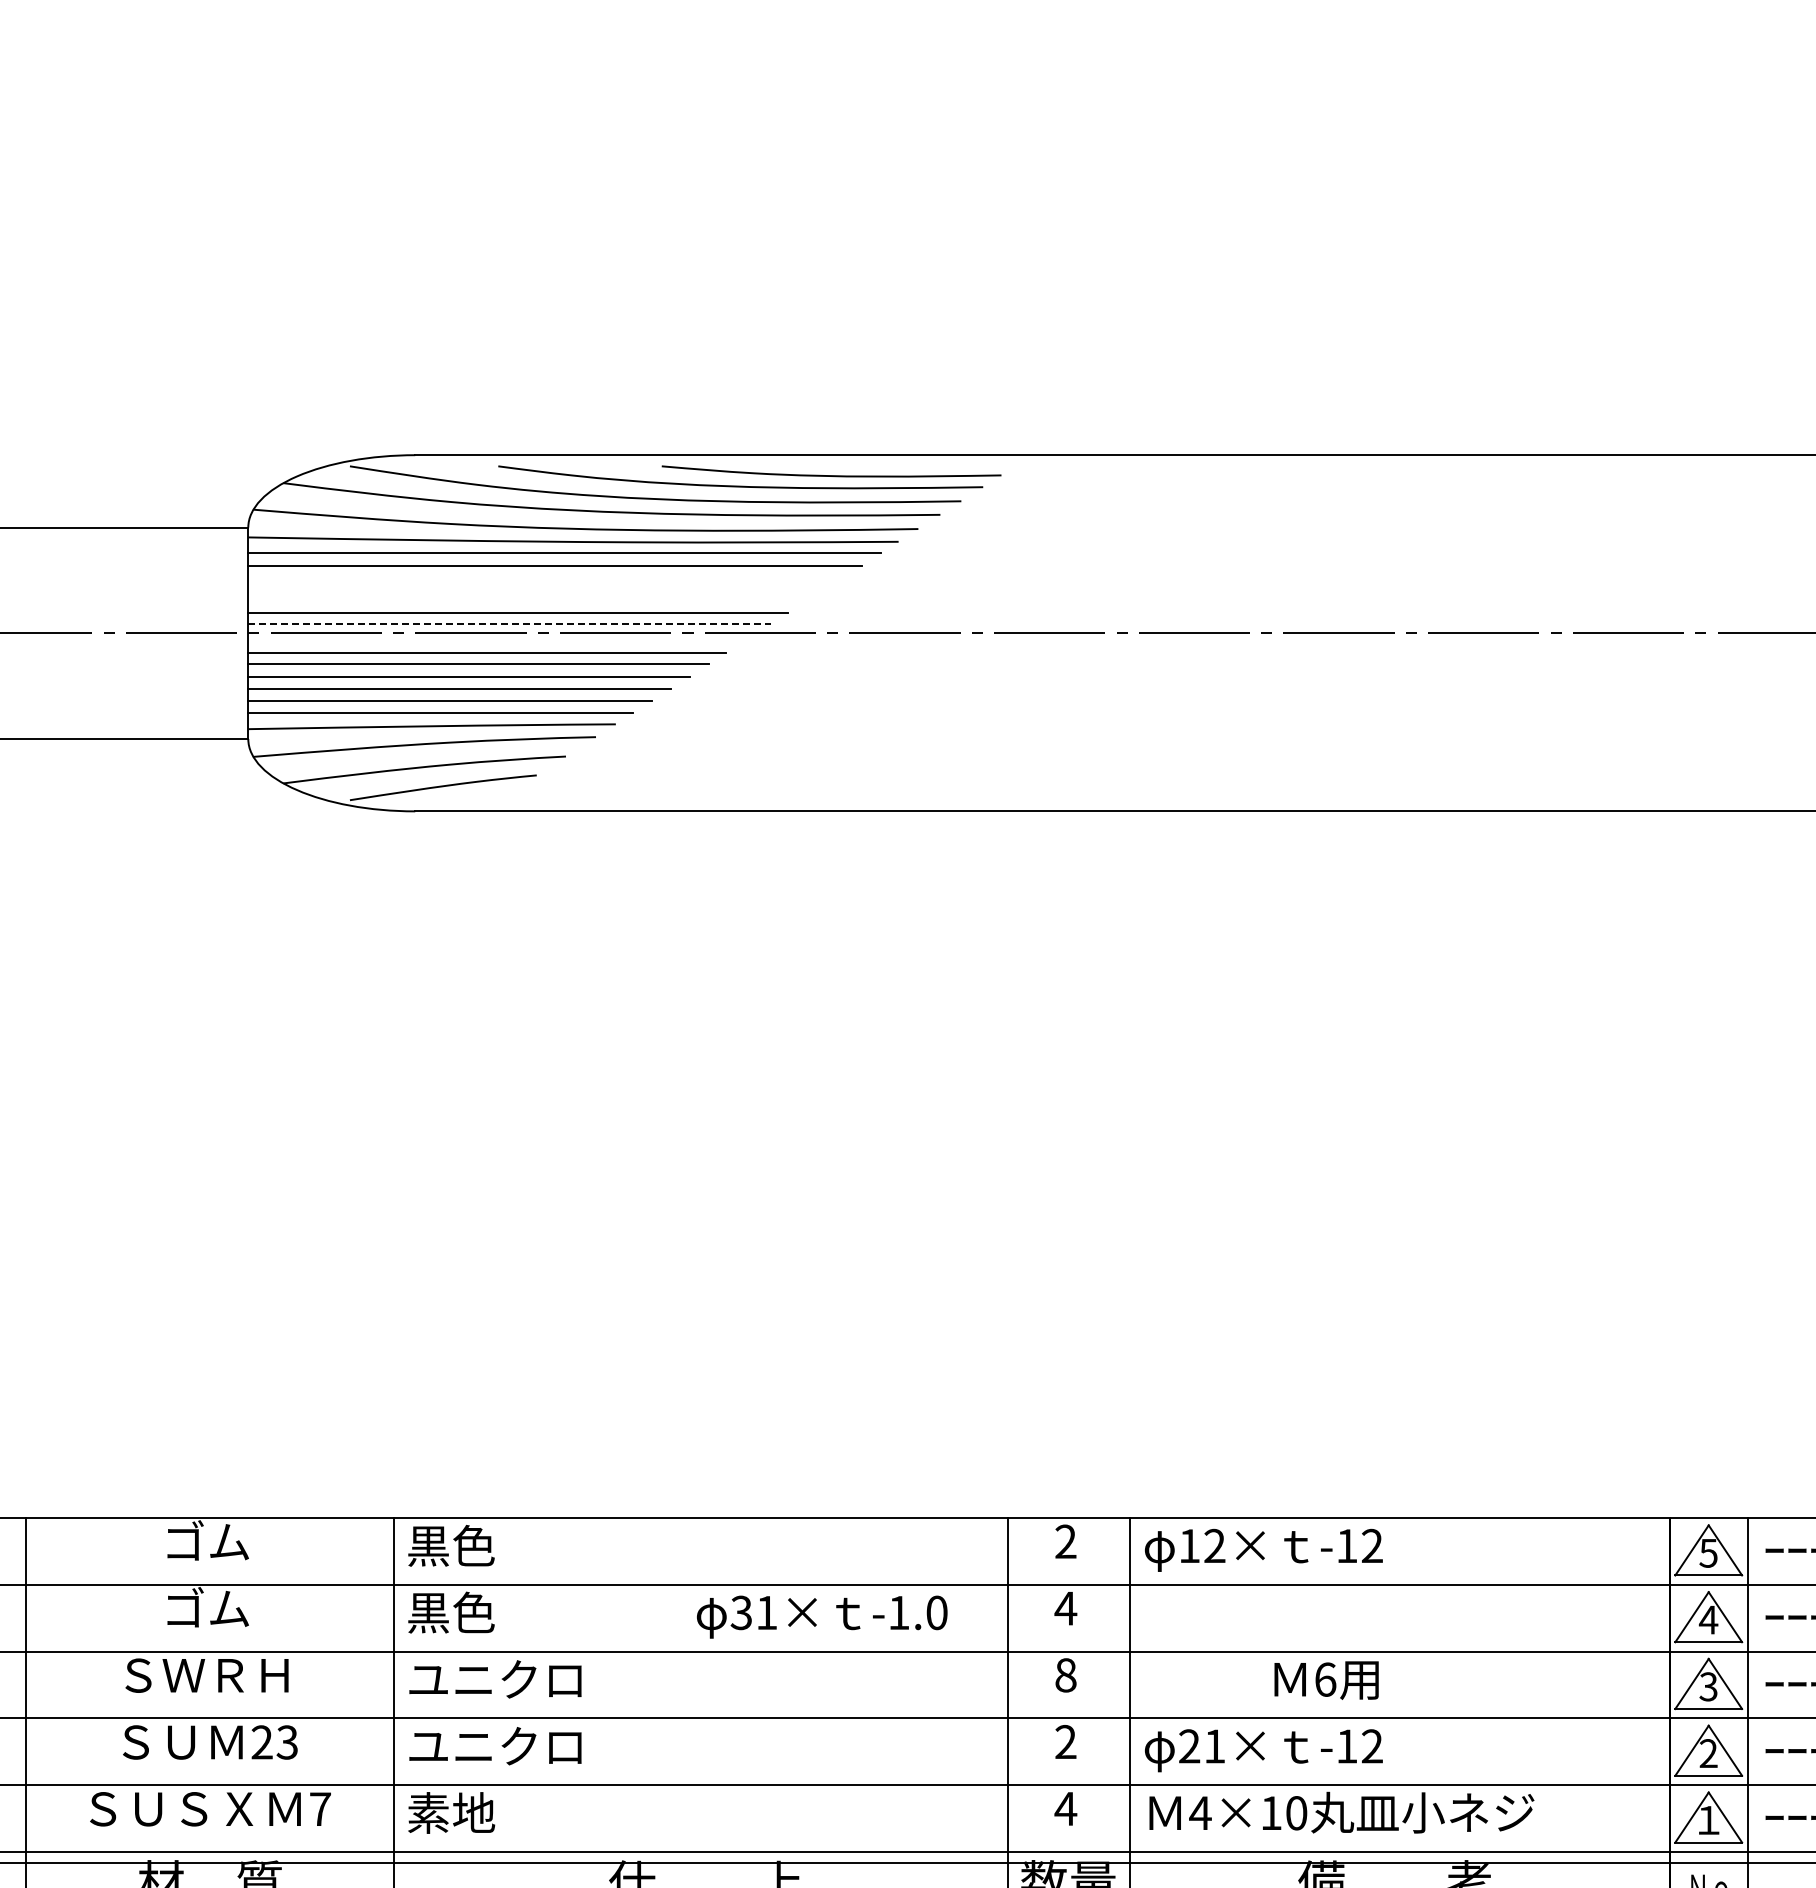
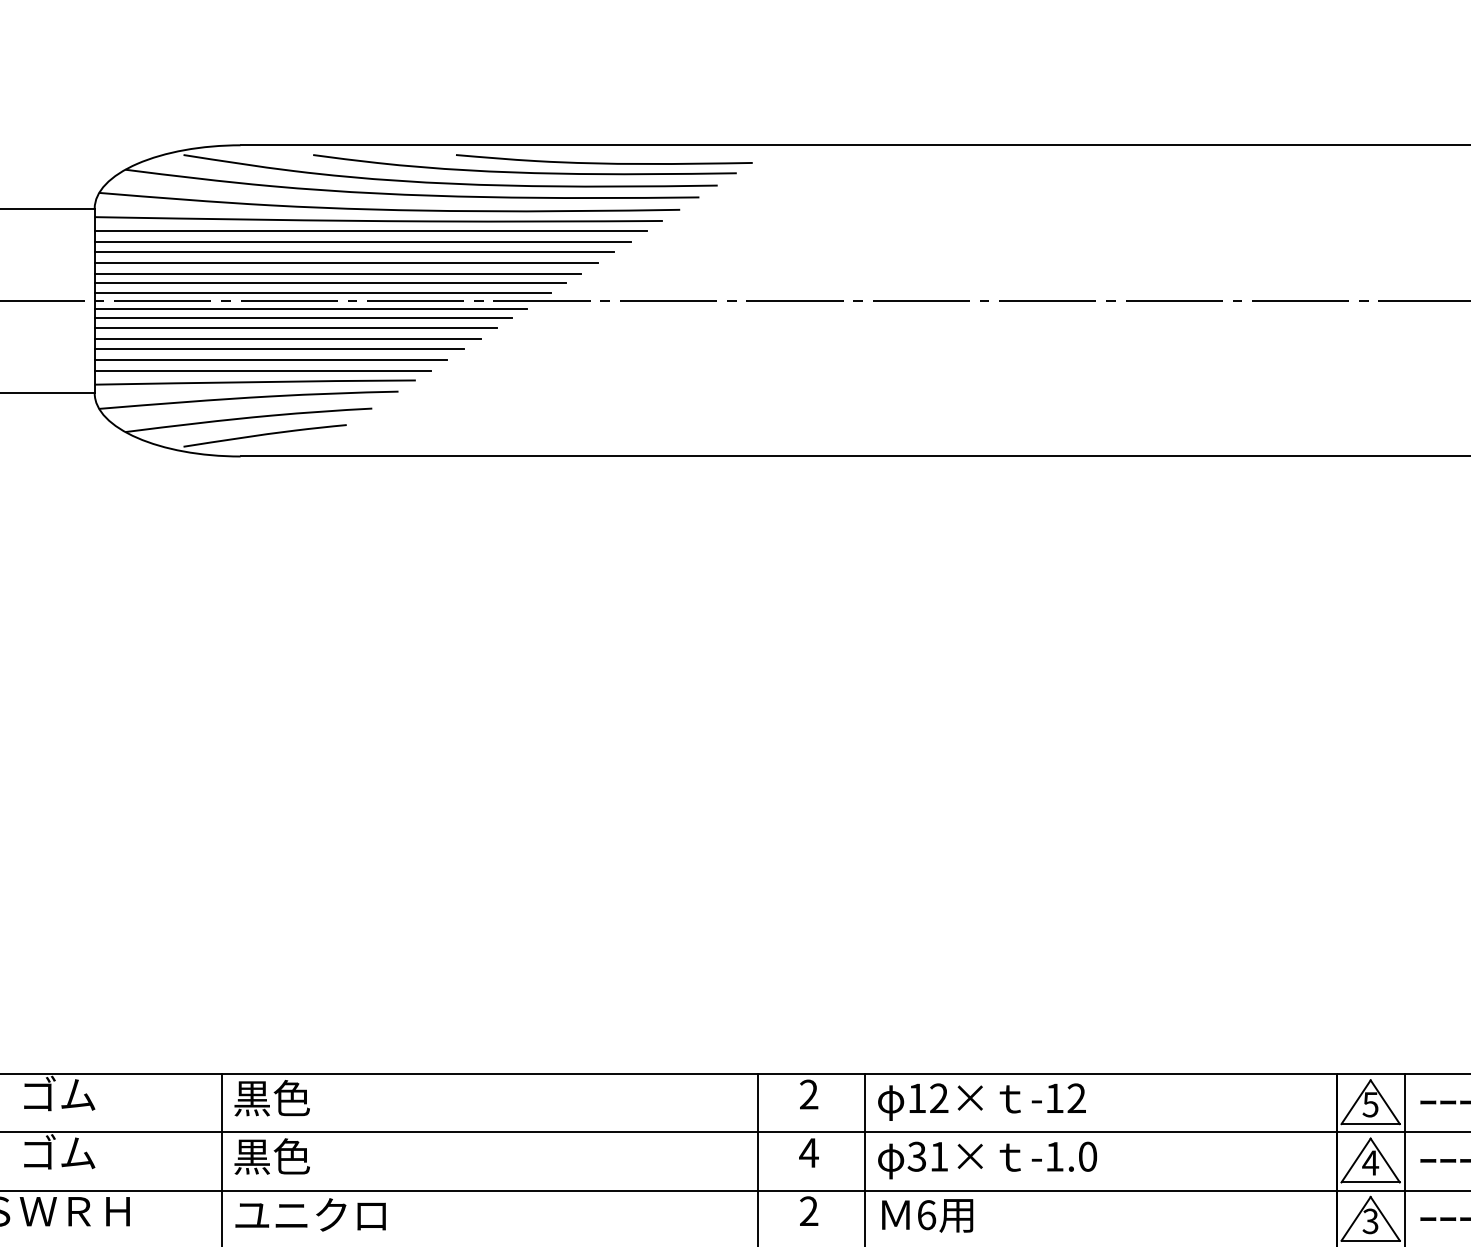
line: (545, 577) -> (354, 252), added
line: (535, 590) -> (345, 263), added
line: (526, 602) -> (337, 274), added
line: (510, 624) -> (323, 293), dashed -> solid
line: (495, 642) -> (310, 308), added
text: (822, 1616) -> (987, 1159), moved
text: (1065, 1675) -> (808, 1211), 8 -> 2
text: (1326, 1680) -> (927, 1215), moved

